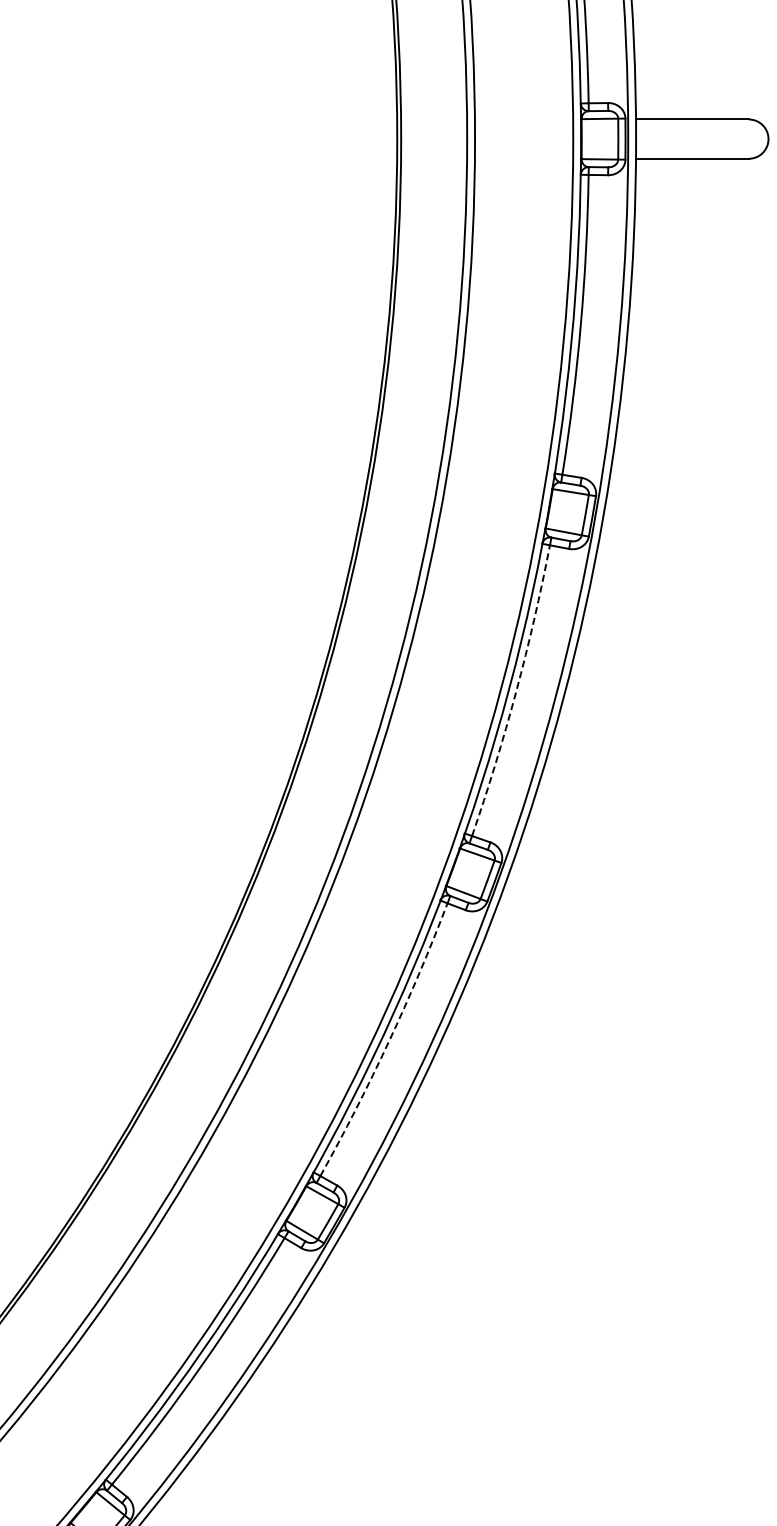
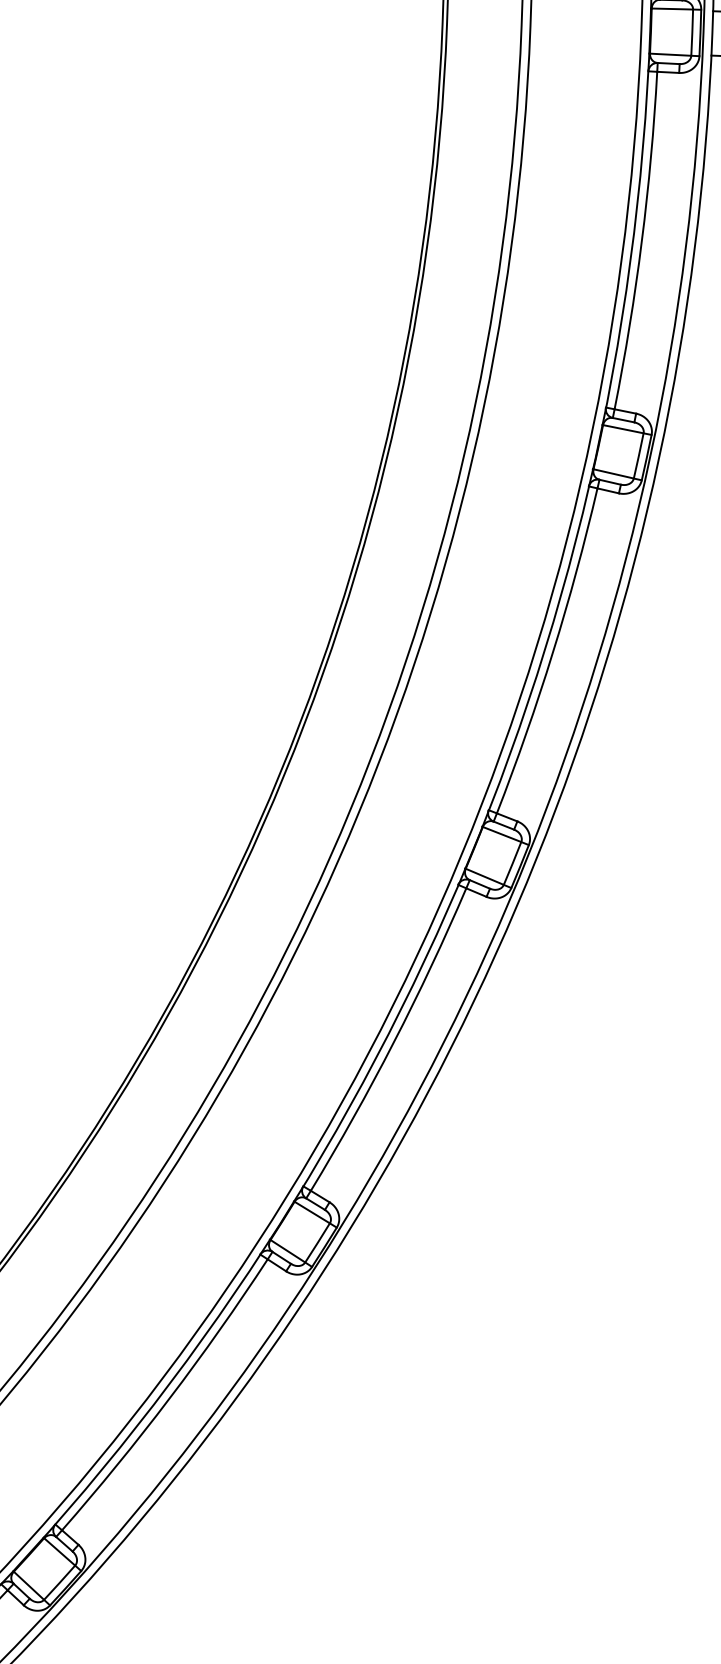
arc: (516, 692) -> (553, 653), dashed -> solid
arc: (388, 1041) -> (393, 1041), dashed -> solid

